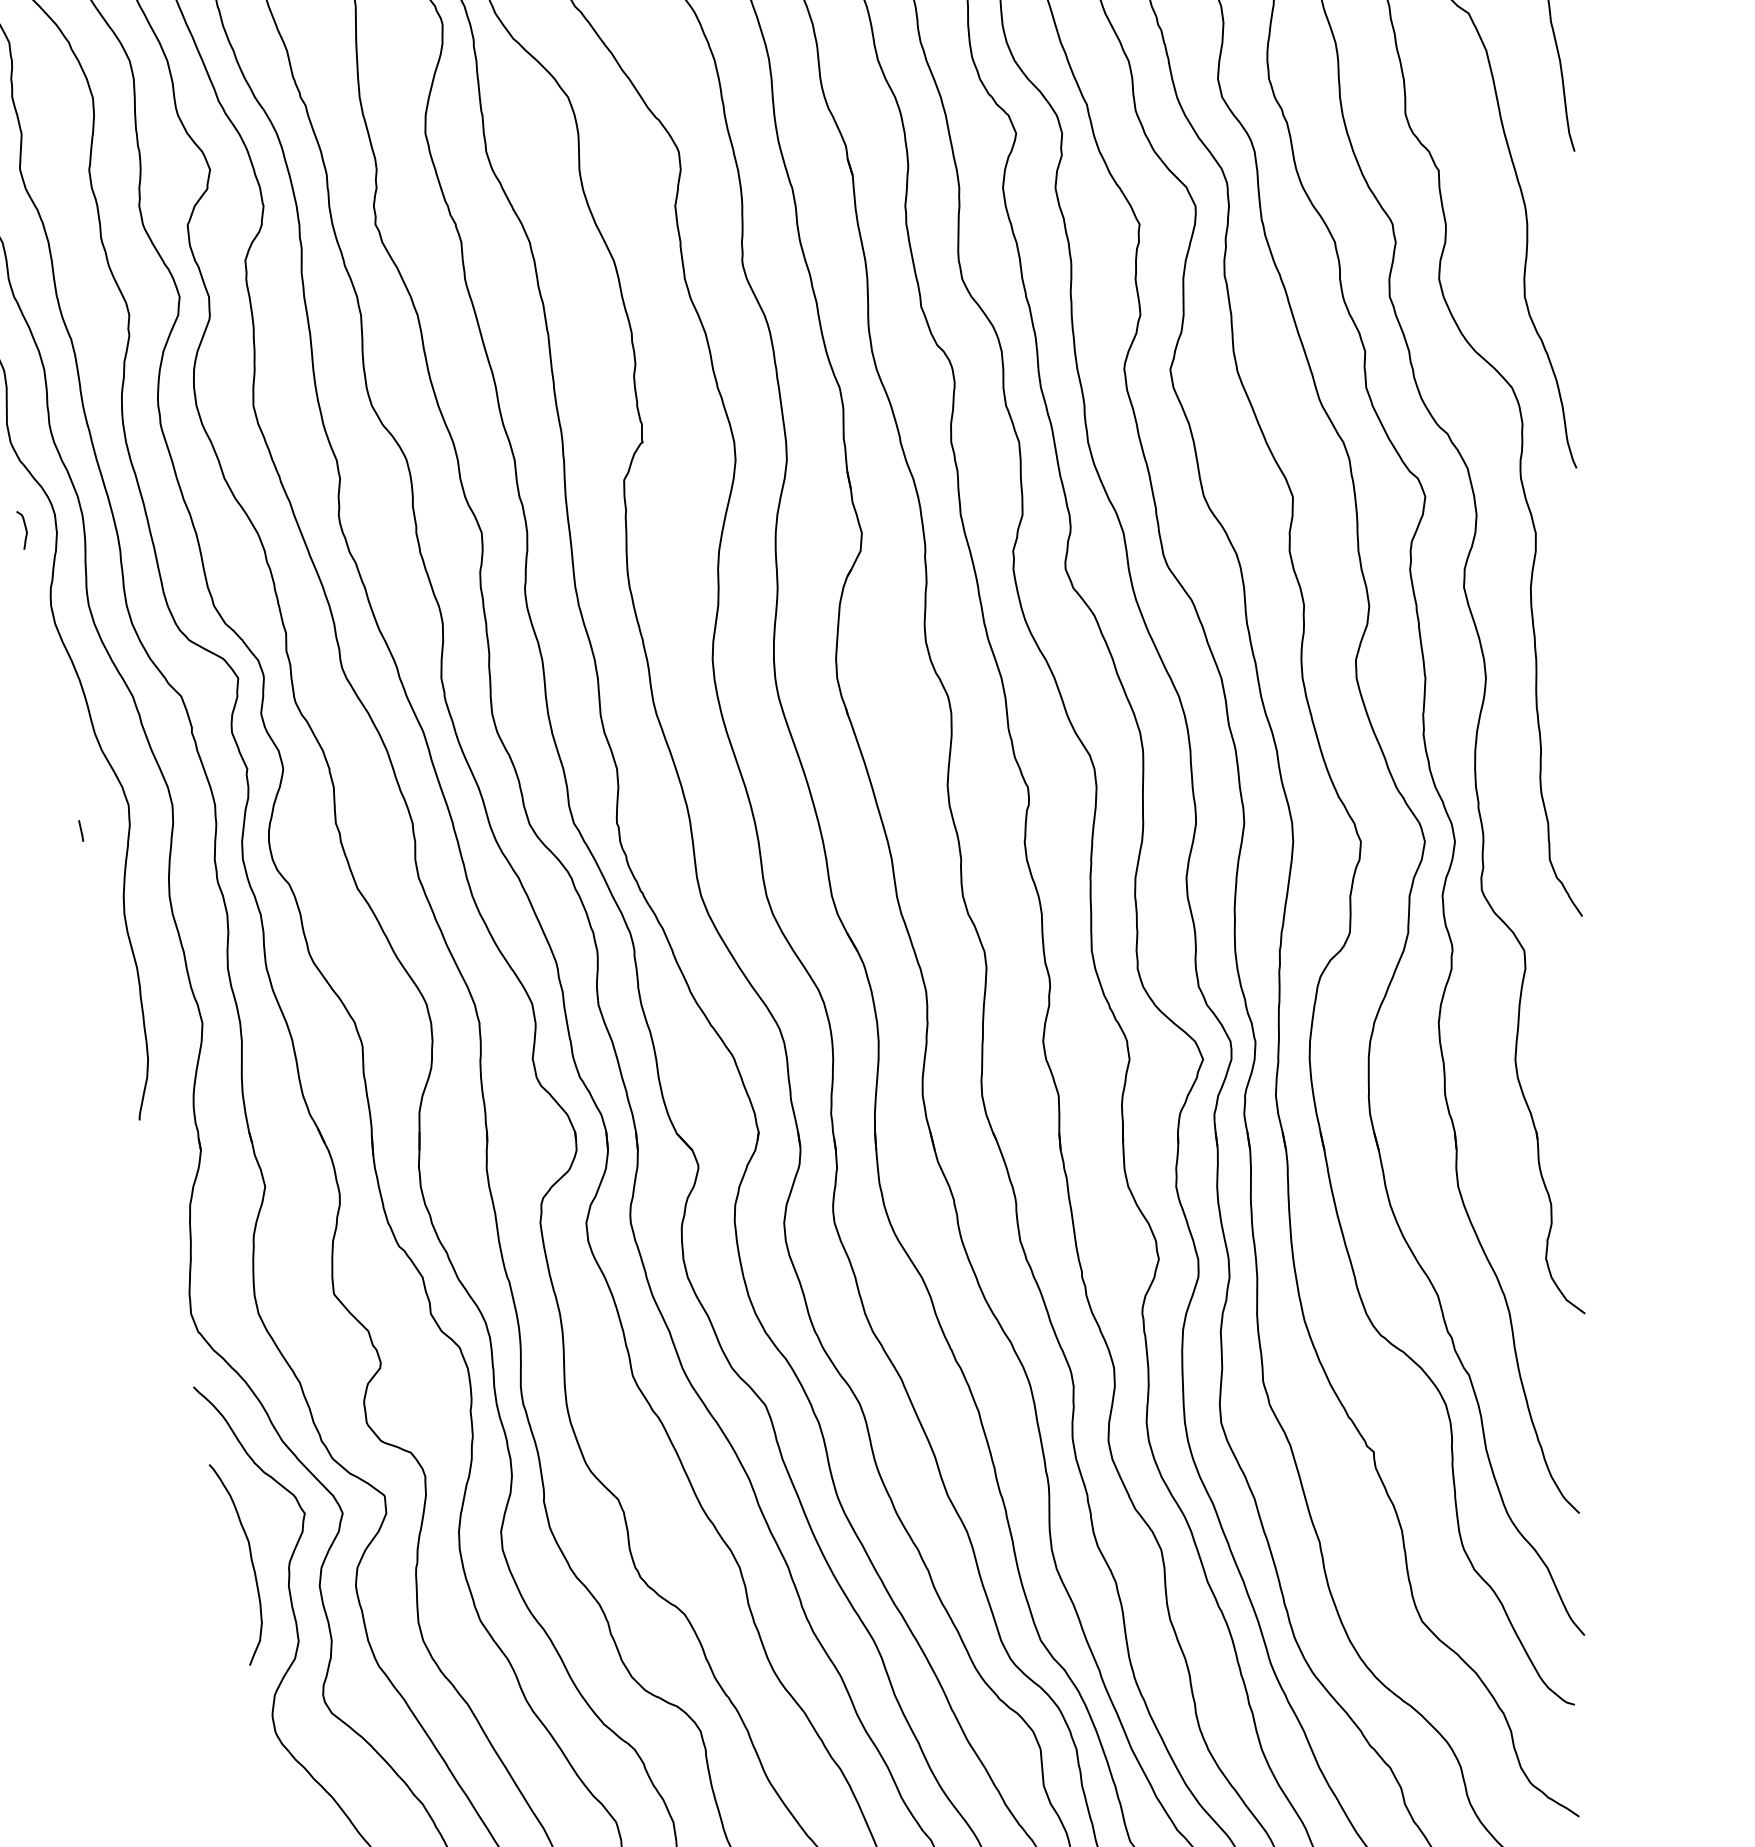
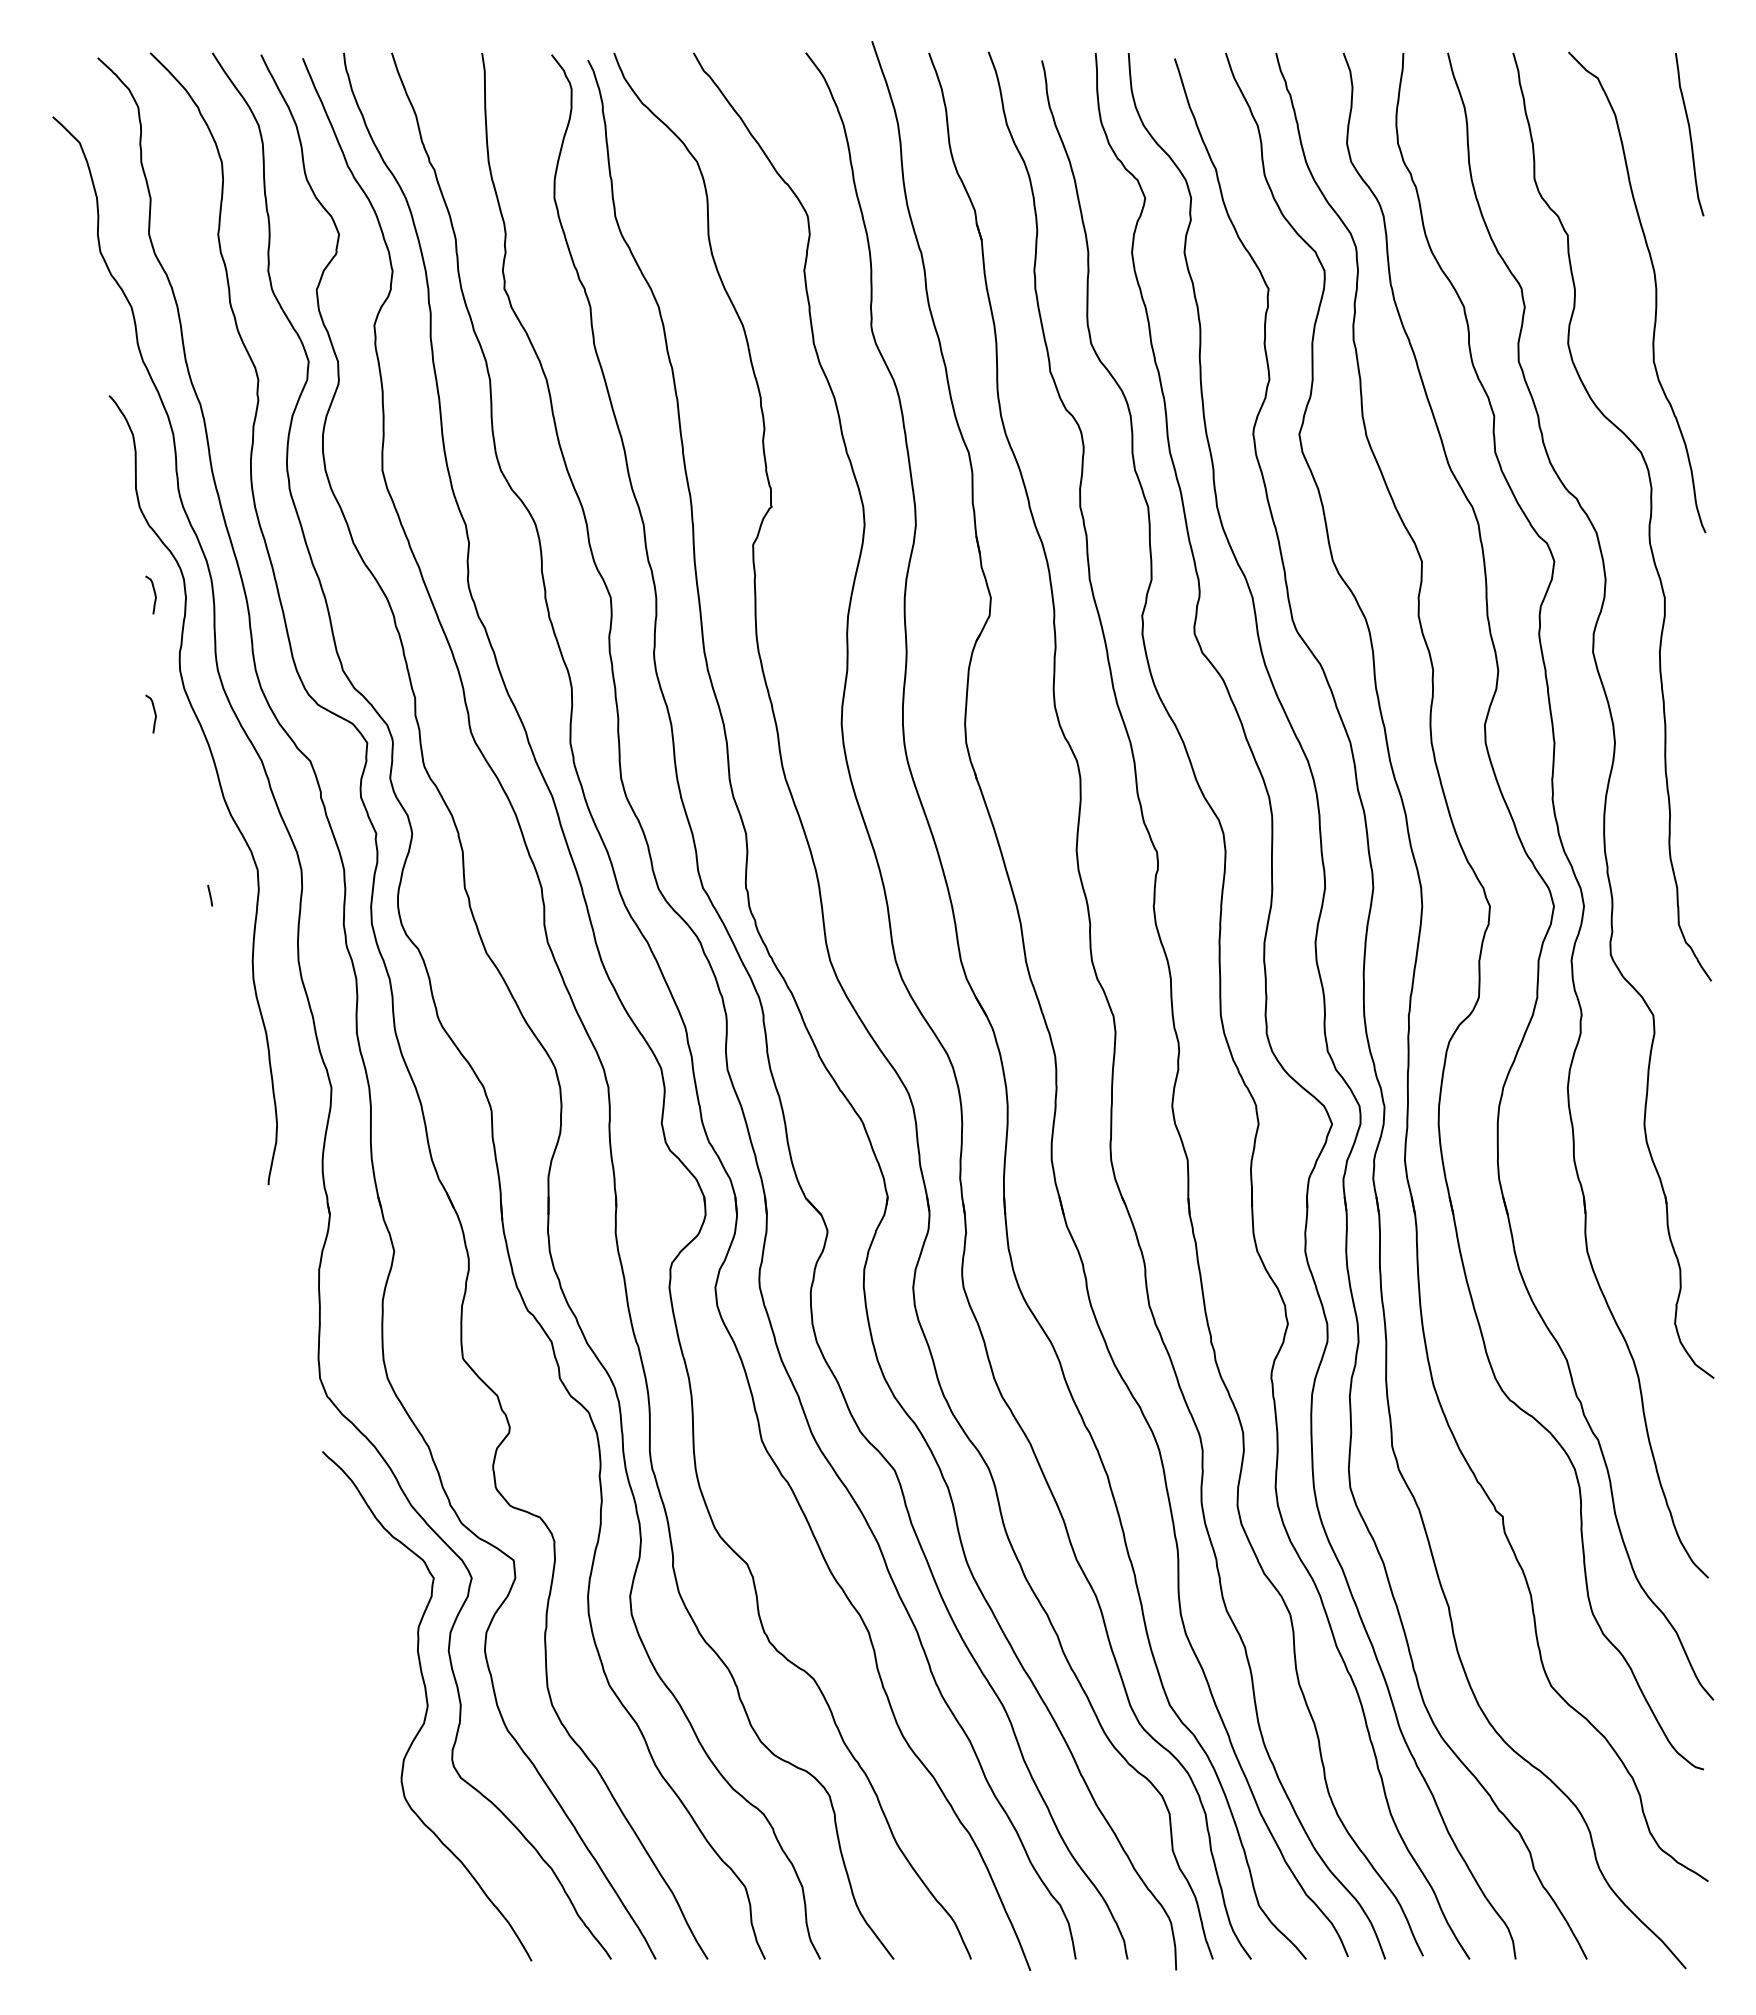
curve: (25, 648) -> (154, 713), added
curve: (250, 1559) -> (379, 1624), removed

